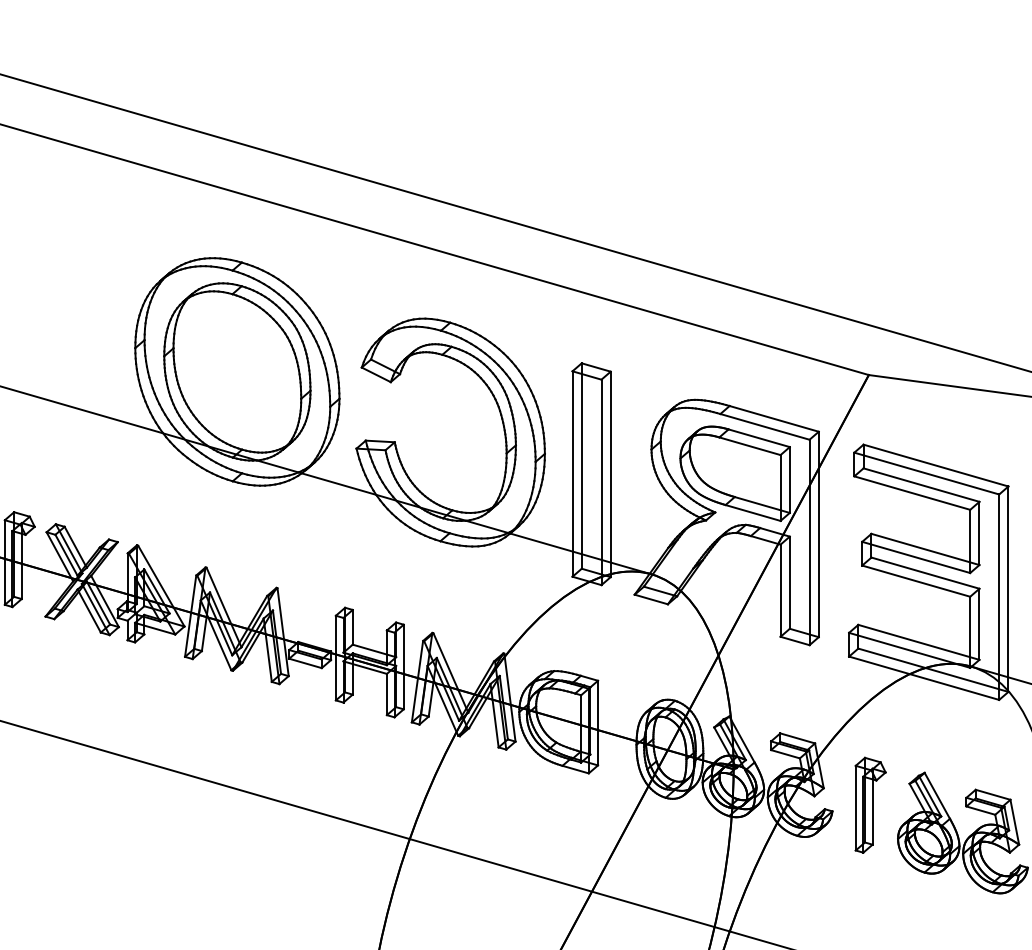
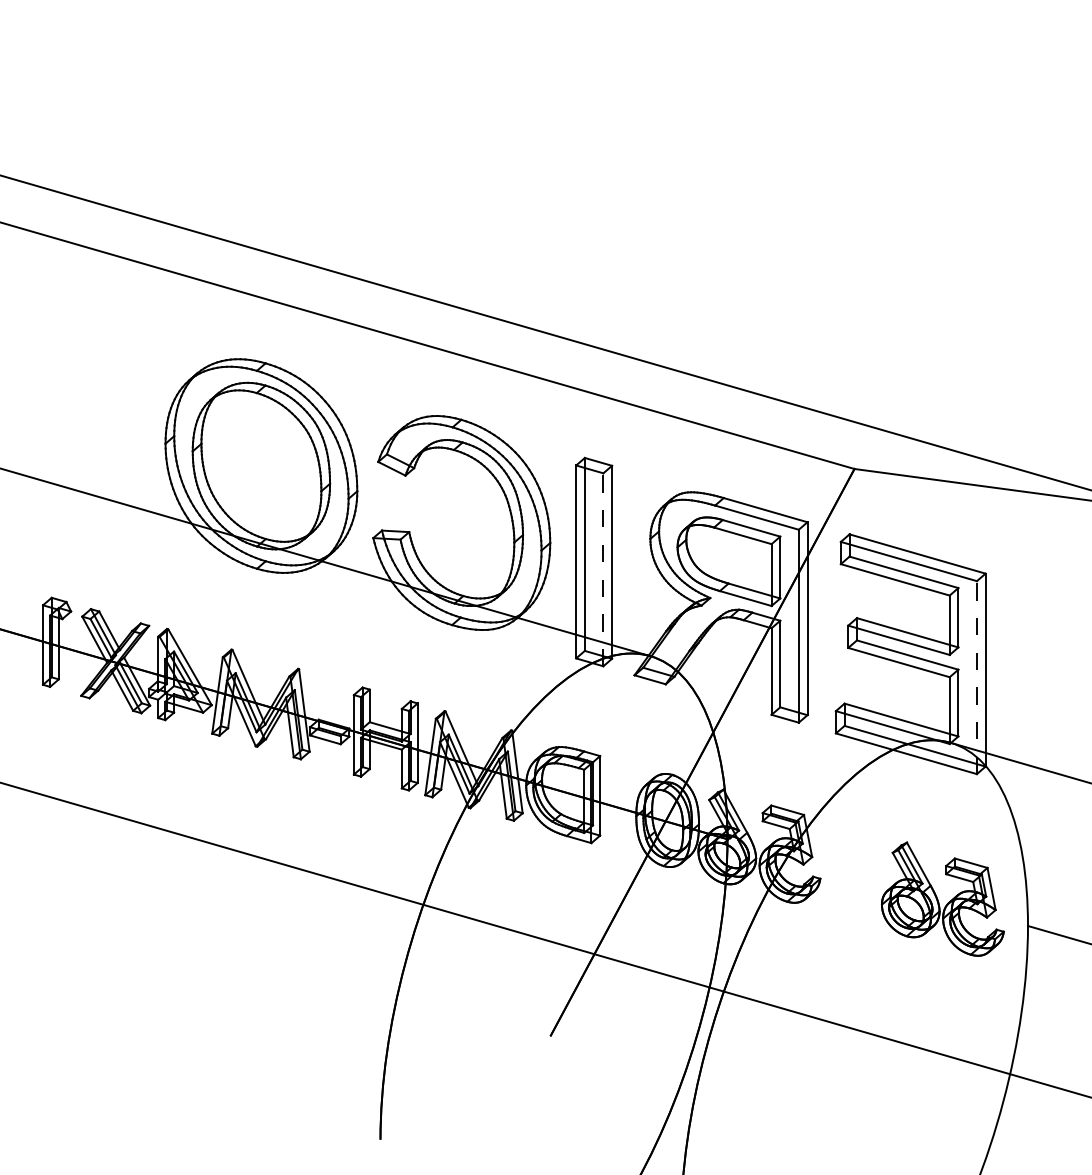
line: (601, 482) -> (603, 569), solid -> dashed
line: (998, 597) -> (976, 677), solid -> dashed
part: (870, 804) -> (856, 872), removed

